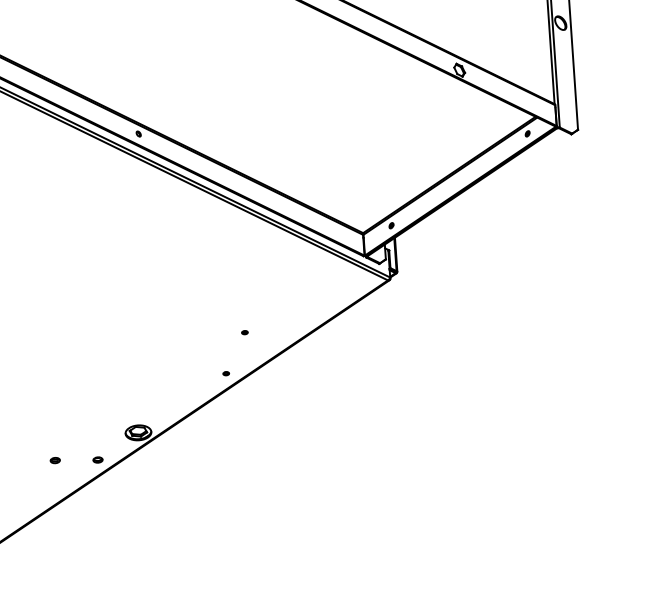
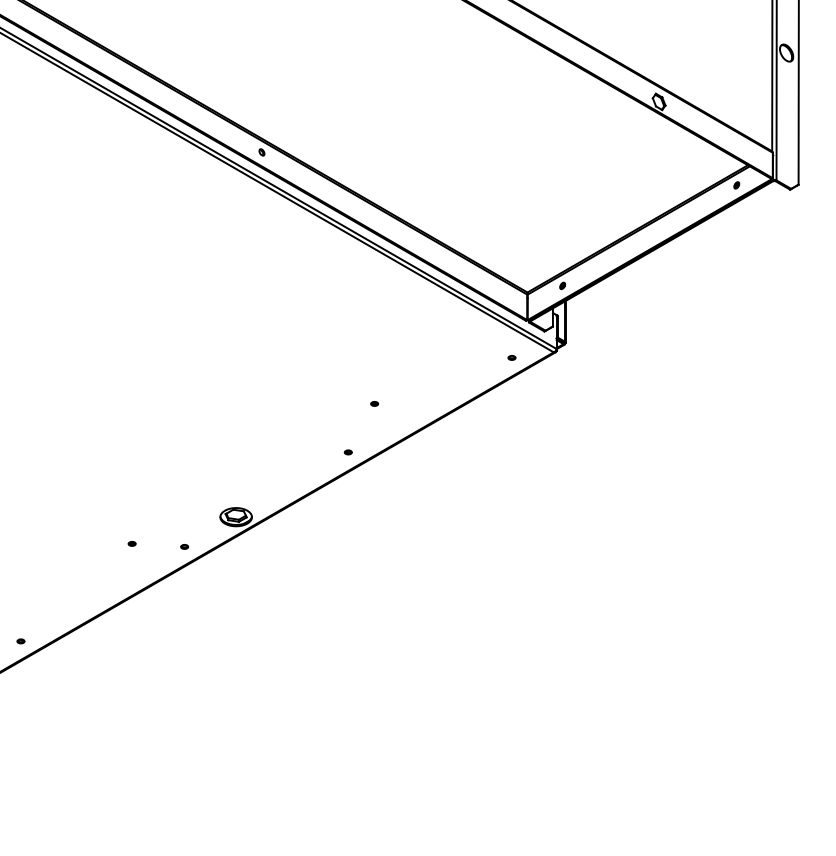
part: (353, 287) -> (511, 357), added
part: (98, 459) -> (184, 546), size x0.62
part: (54, 460) -> (131, 543), size x0.62

